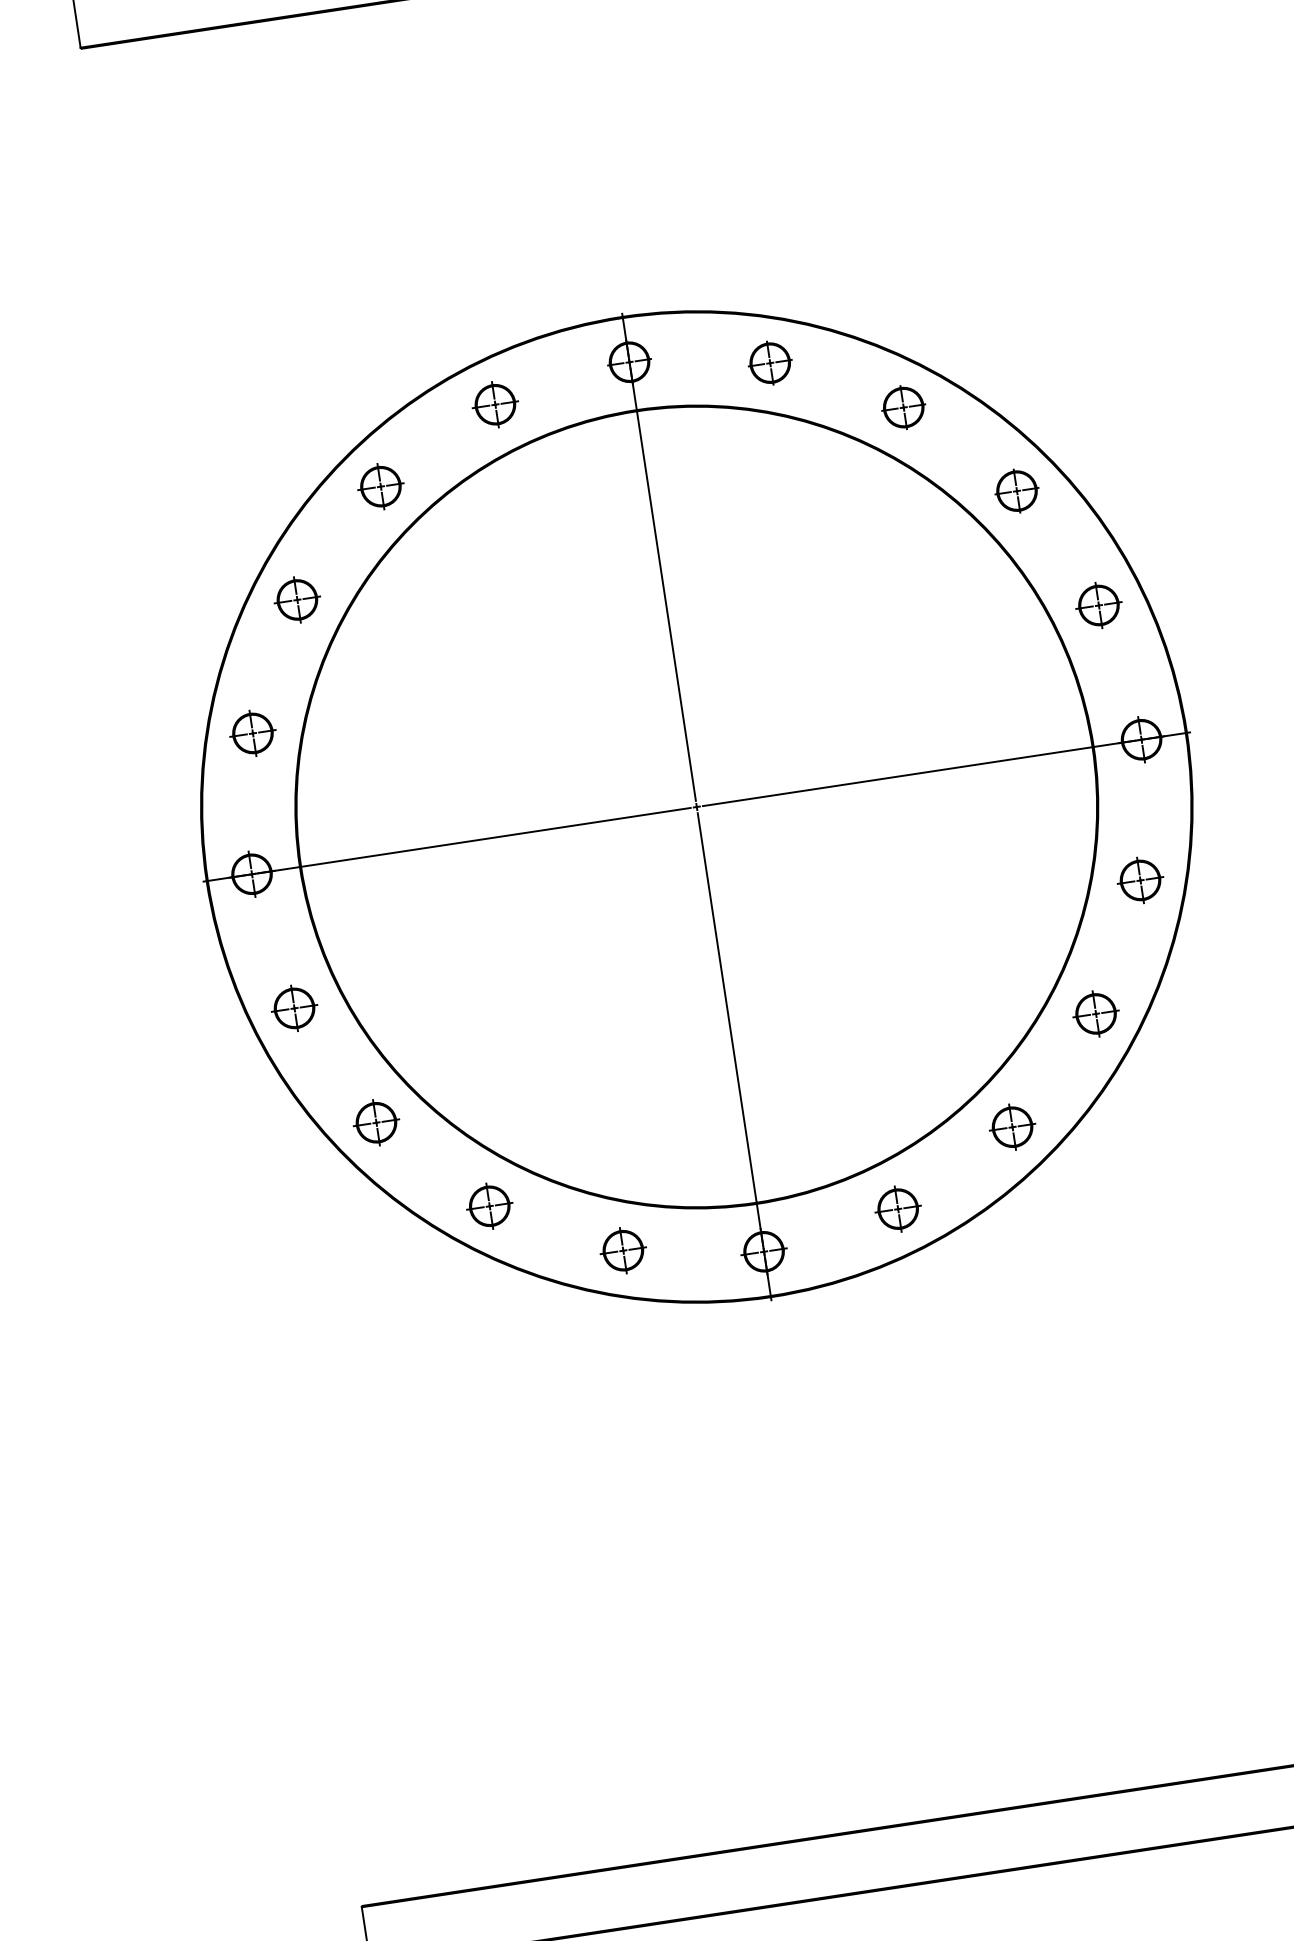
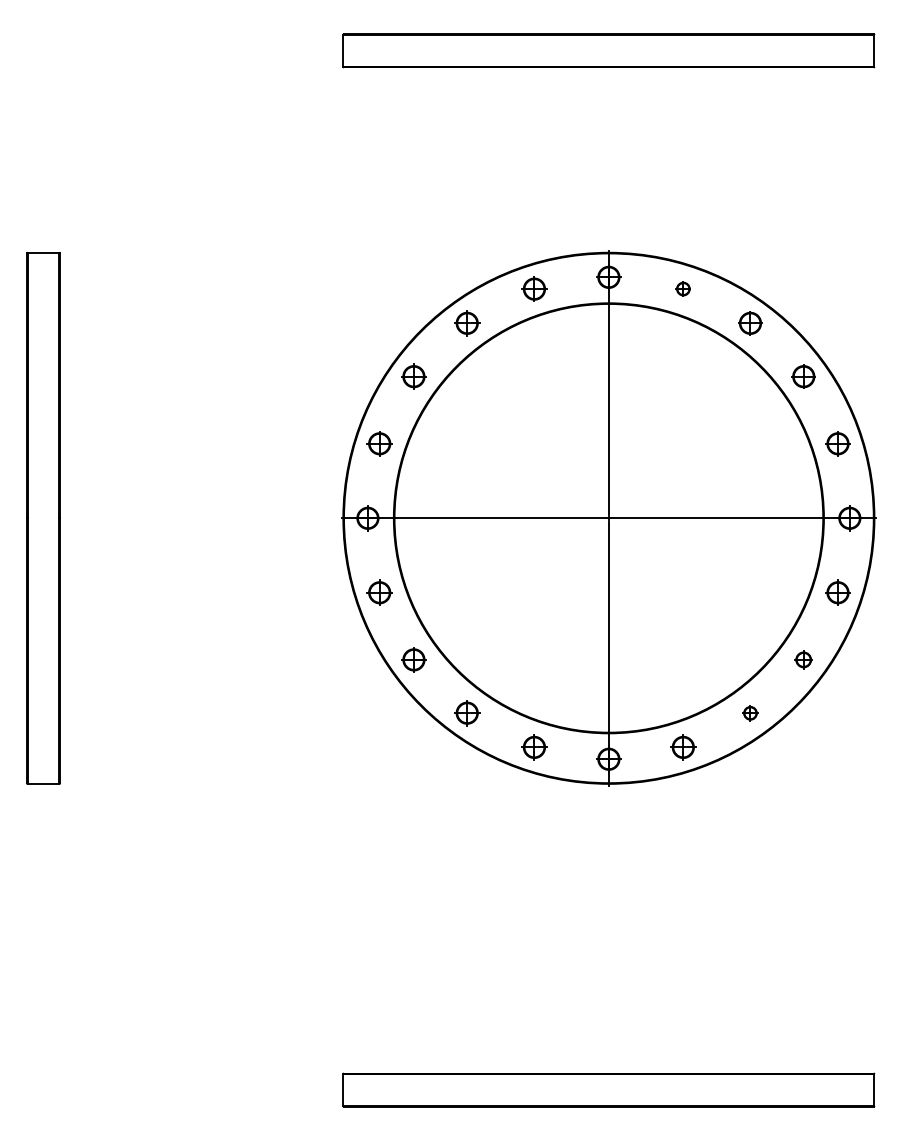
part: (770, 361) -> (683, 288), size x0.6
part: (1095, 1013) -> (803, 659), size x0.7
part: (1012, 1127) -> (750, 713), size x0.6

